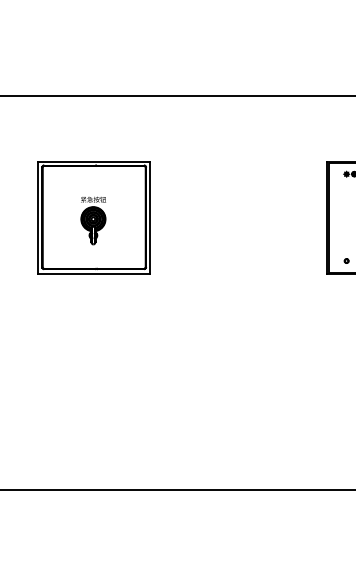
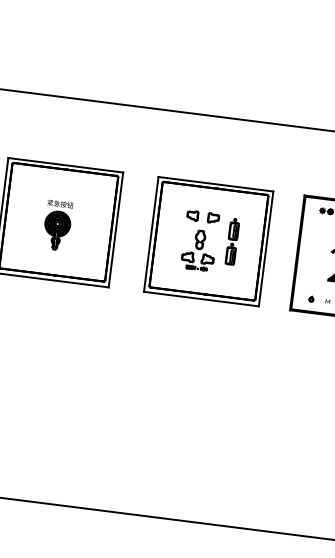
part: (240, 217) -> (208, 241), added

